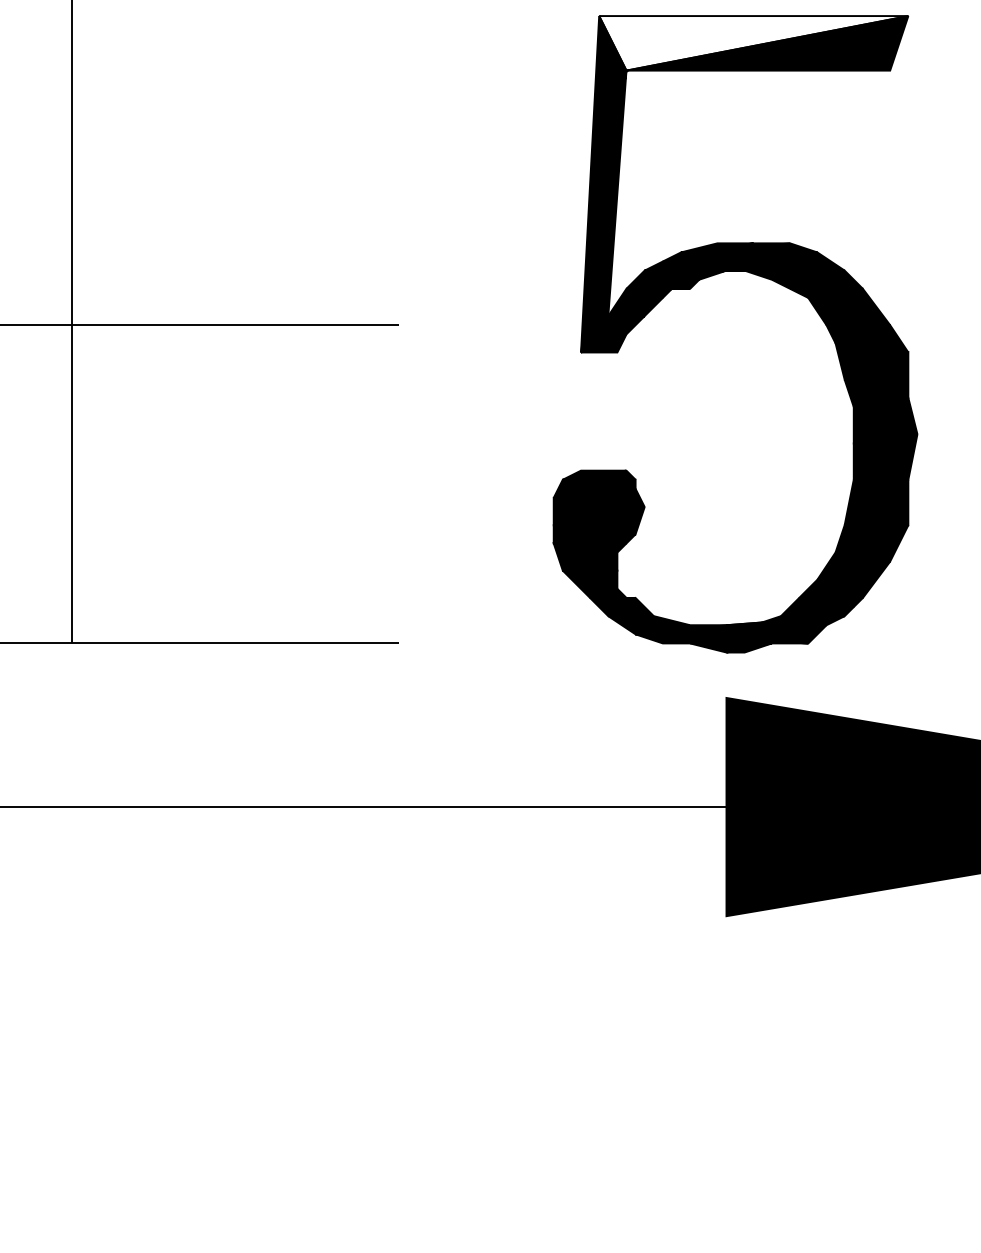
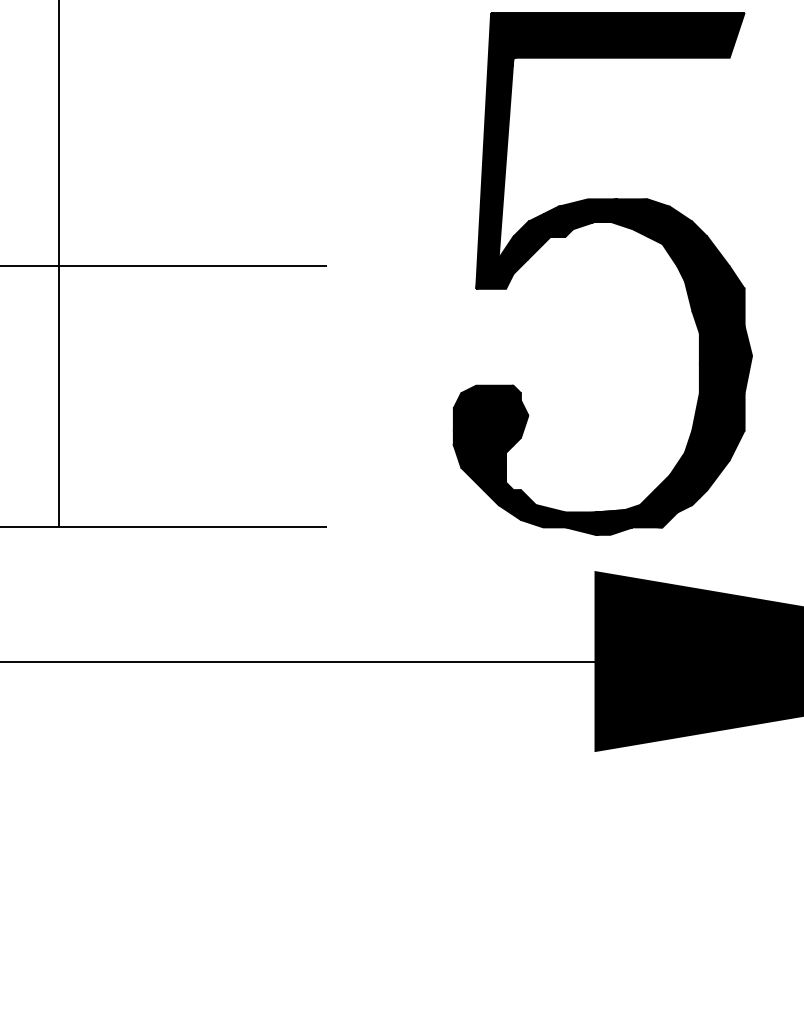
fill: (753, 43) -> (617, 35), added

